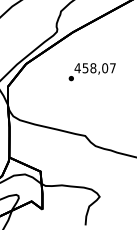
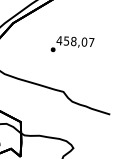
text: (91, 72) -> (71, 45), moved

